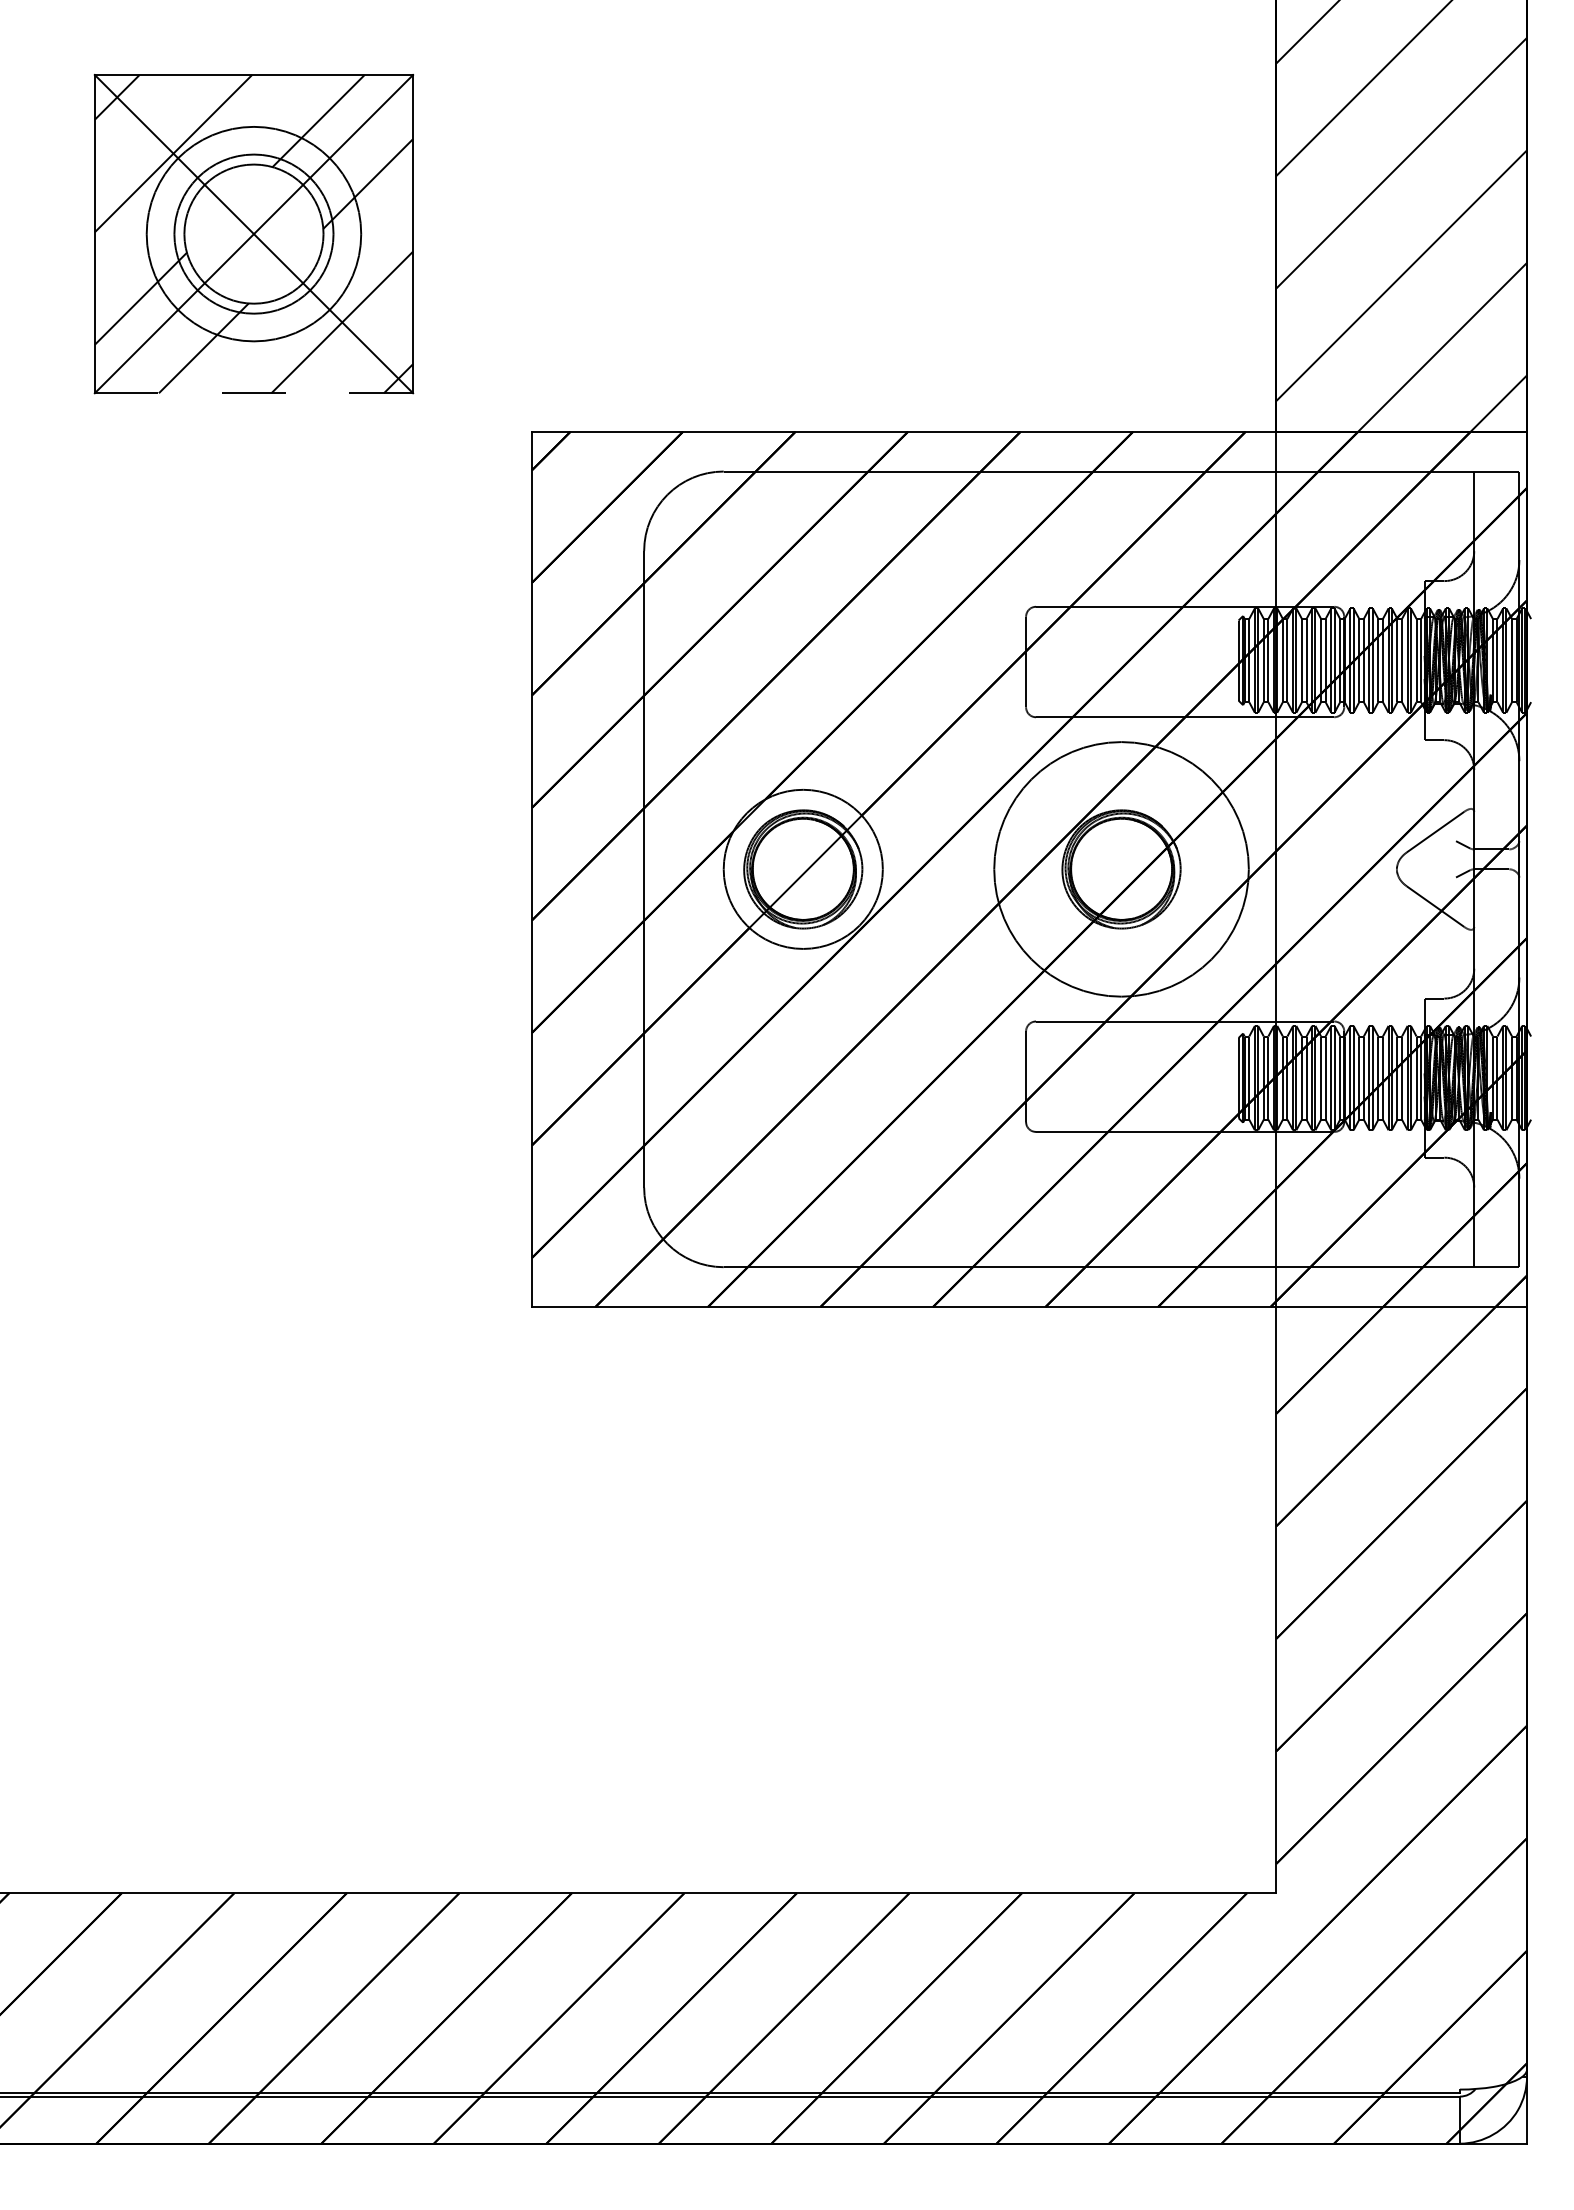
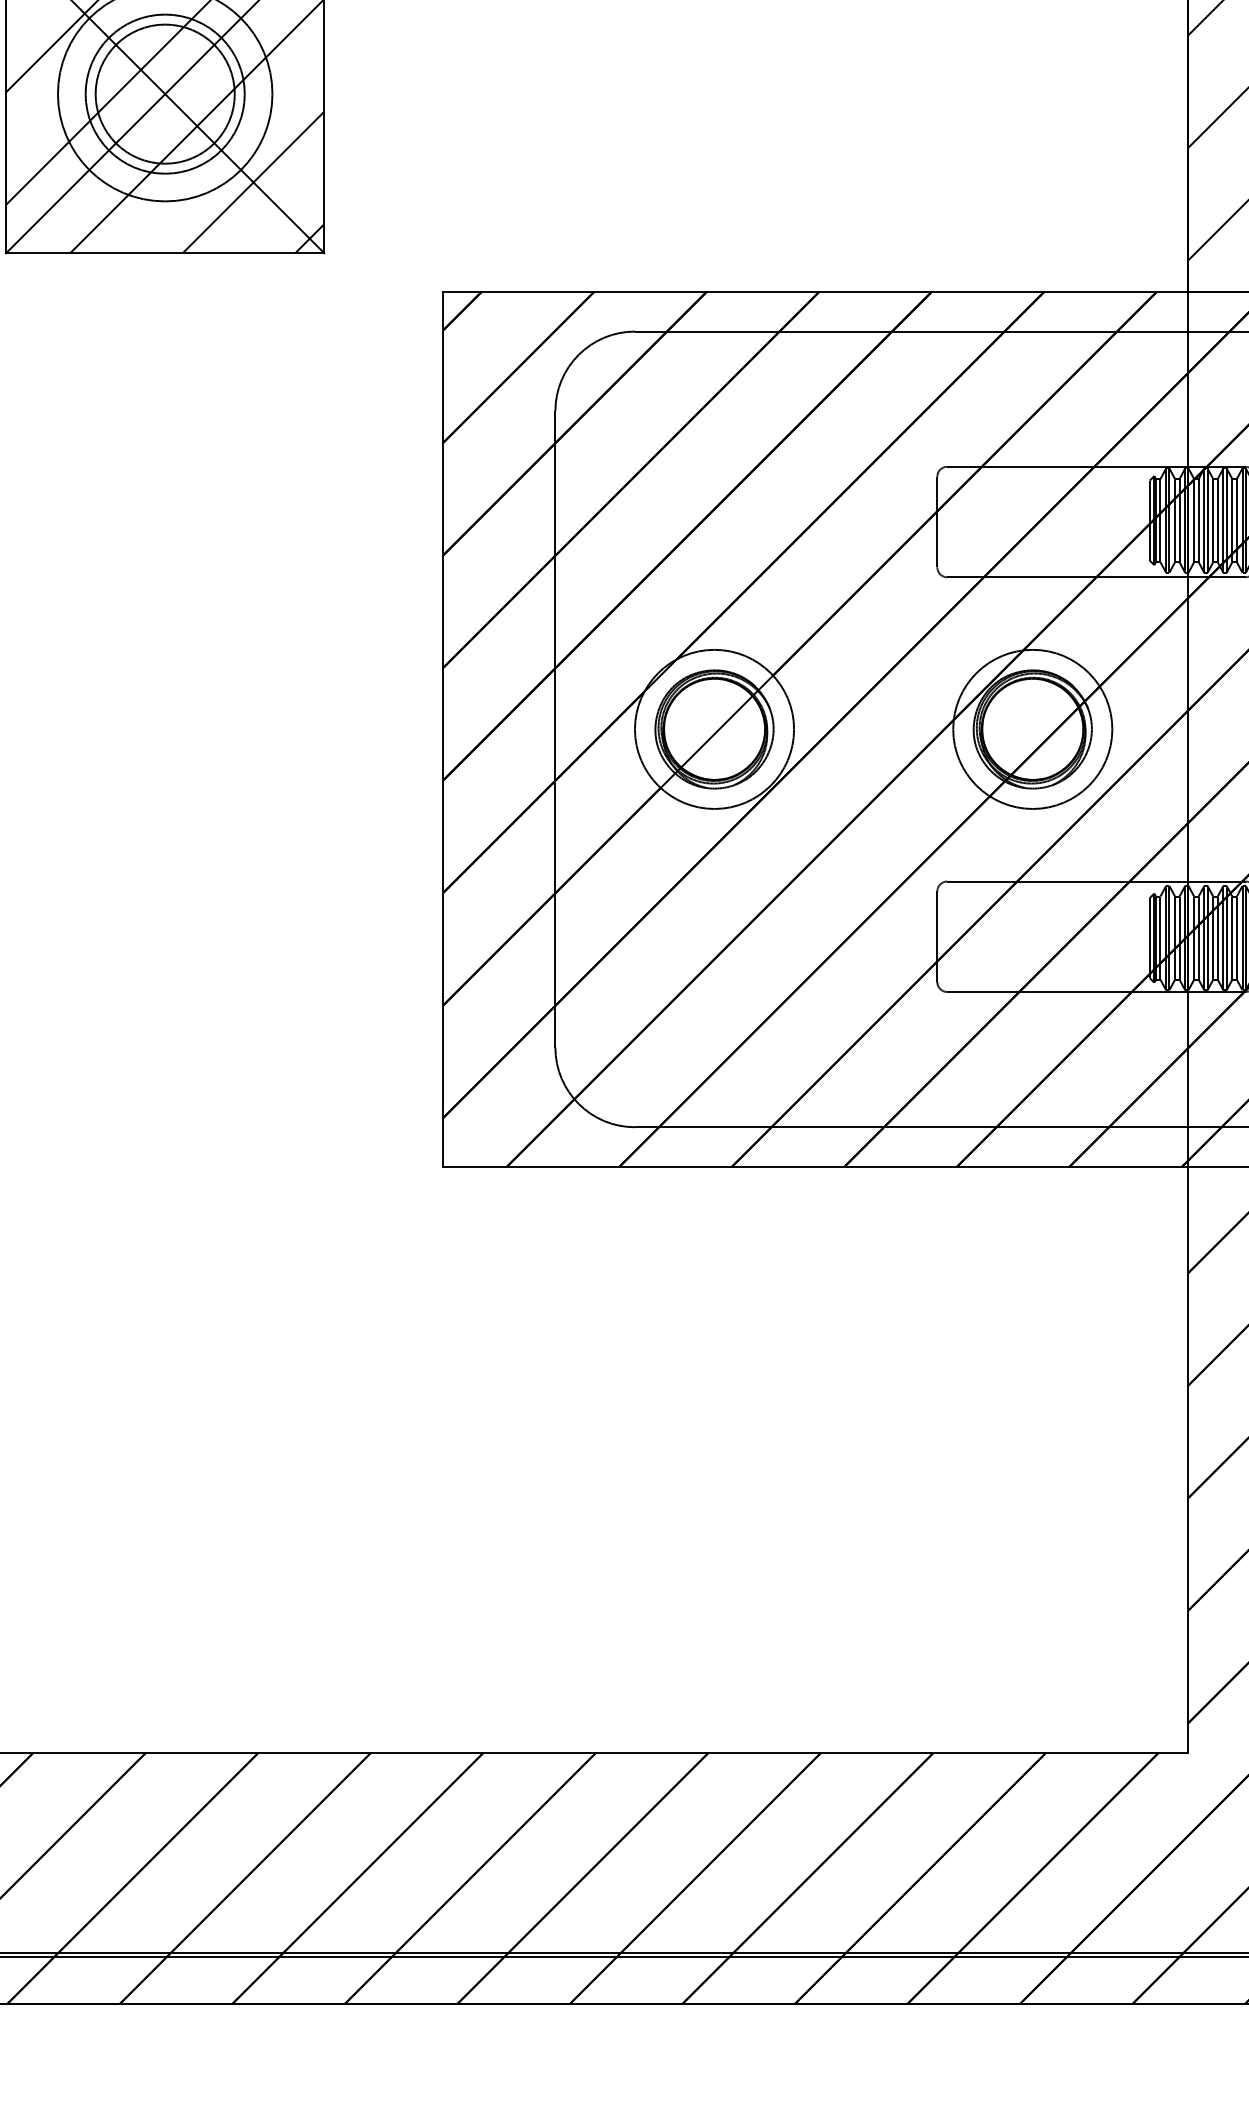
hatch: (254, 235) -> (165, 95), added
line: (253, 393) -> (164, 253), dashed -> solid
circle: (1121, 868) -> (1032, 728), size x0.62

